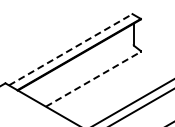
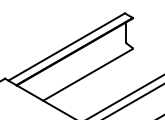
line: (71, 49) -> (67, 46), dashed -> solid
line: (93, 79) -> (88, 75), dashed -> solid

